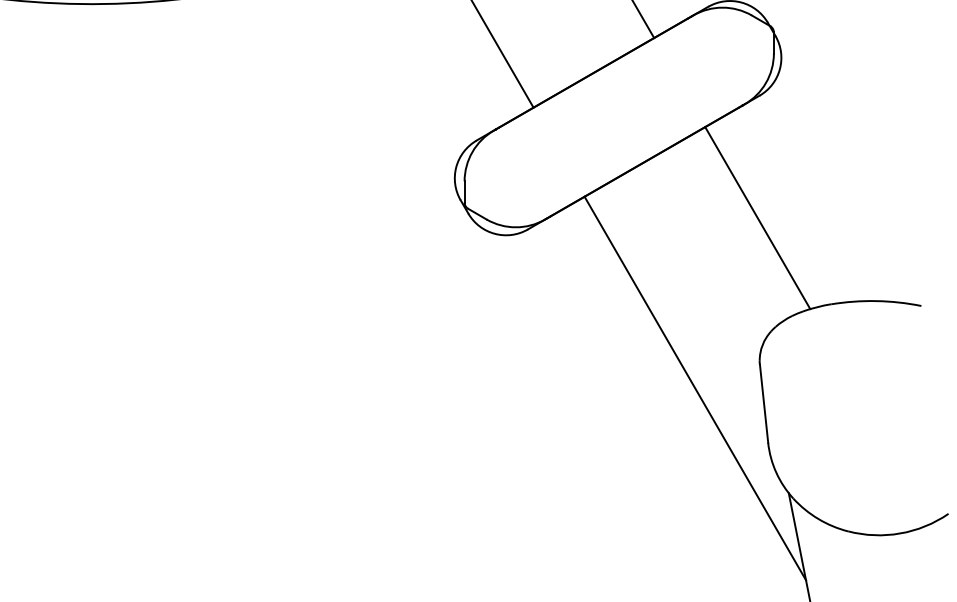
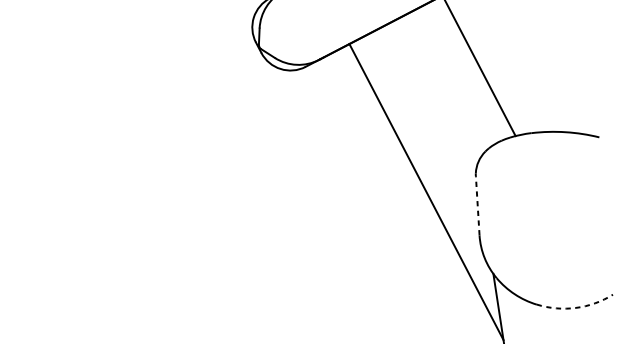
line: (764, 403) -> (478, 205), solid -> dashed
arc: (900, 533) -> (576, 307), solid -> dashed

